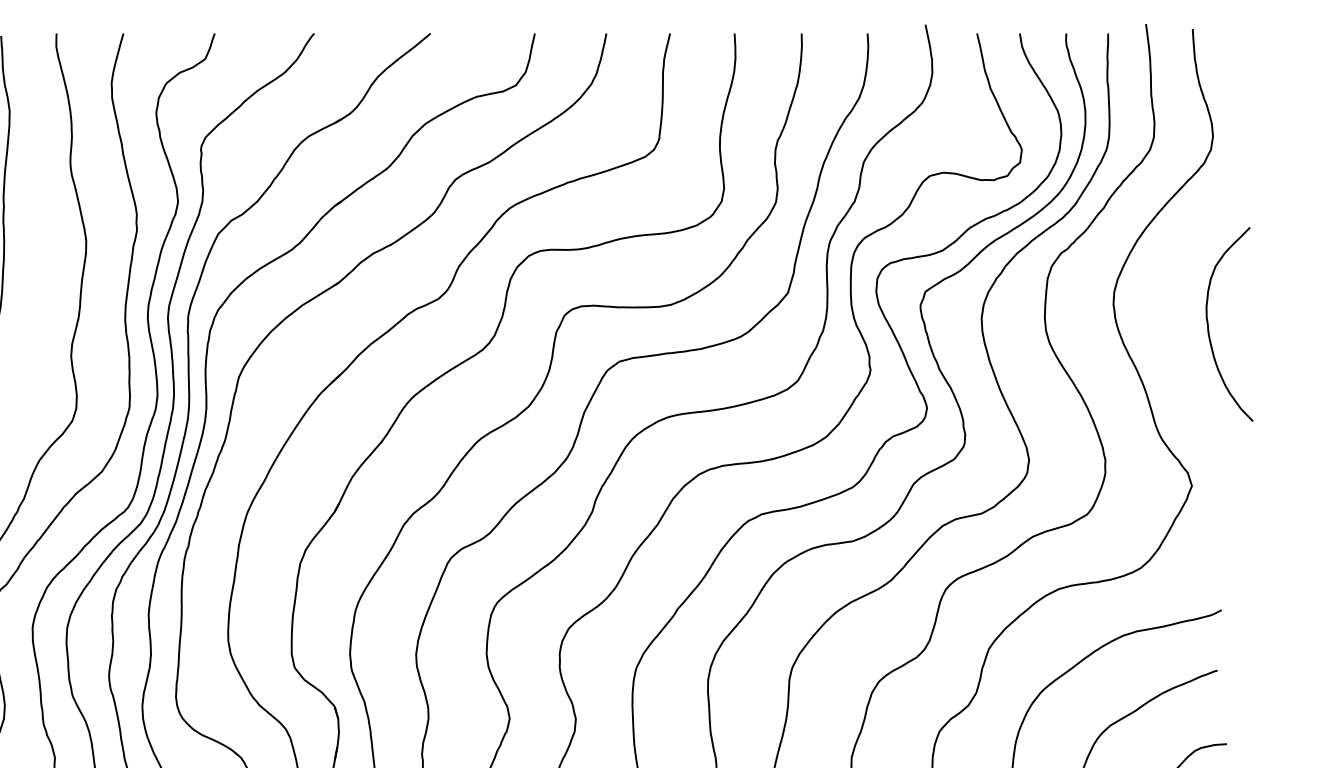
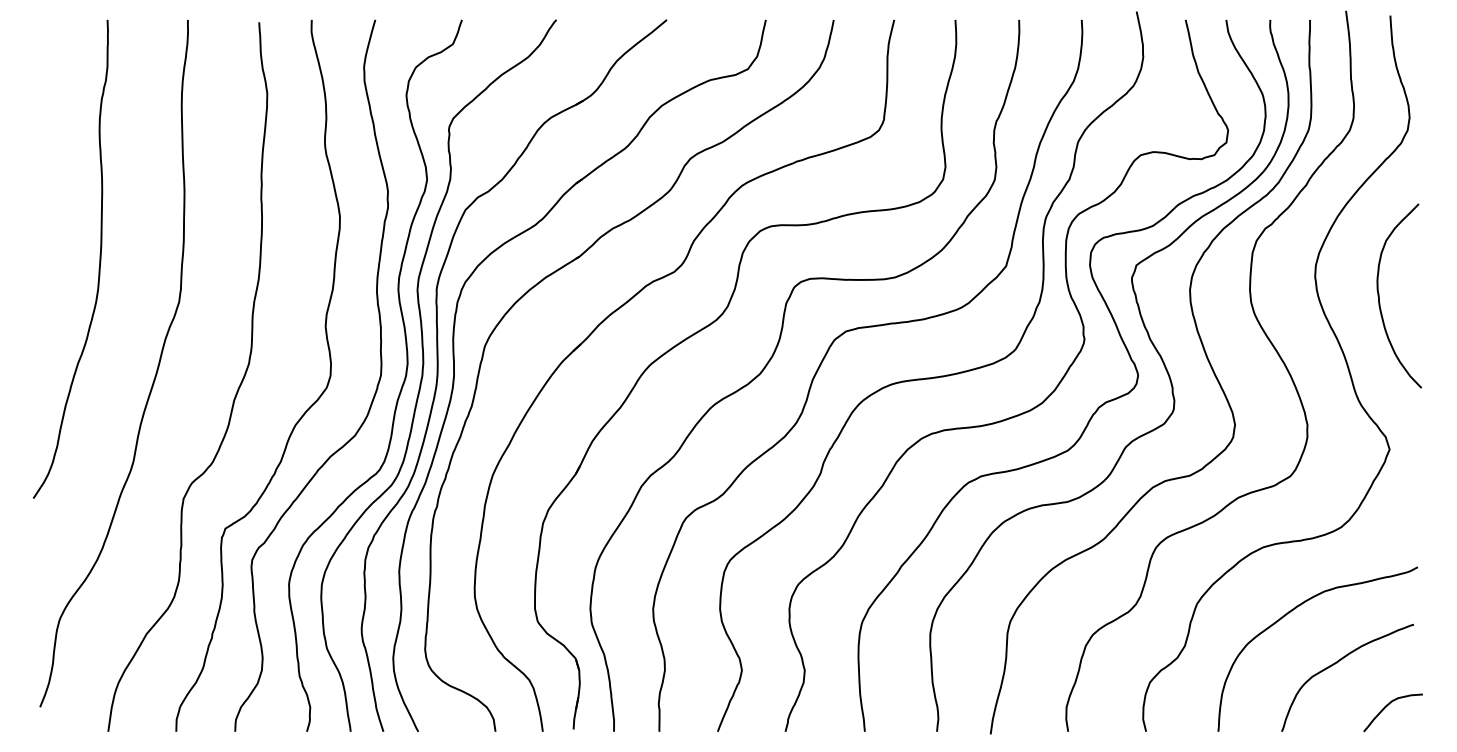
curve: (1208, 323) -> (1379, 295), moved

